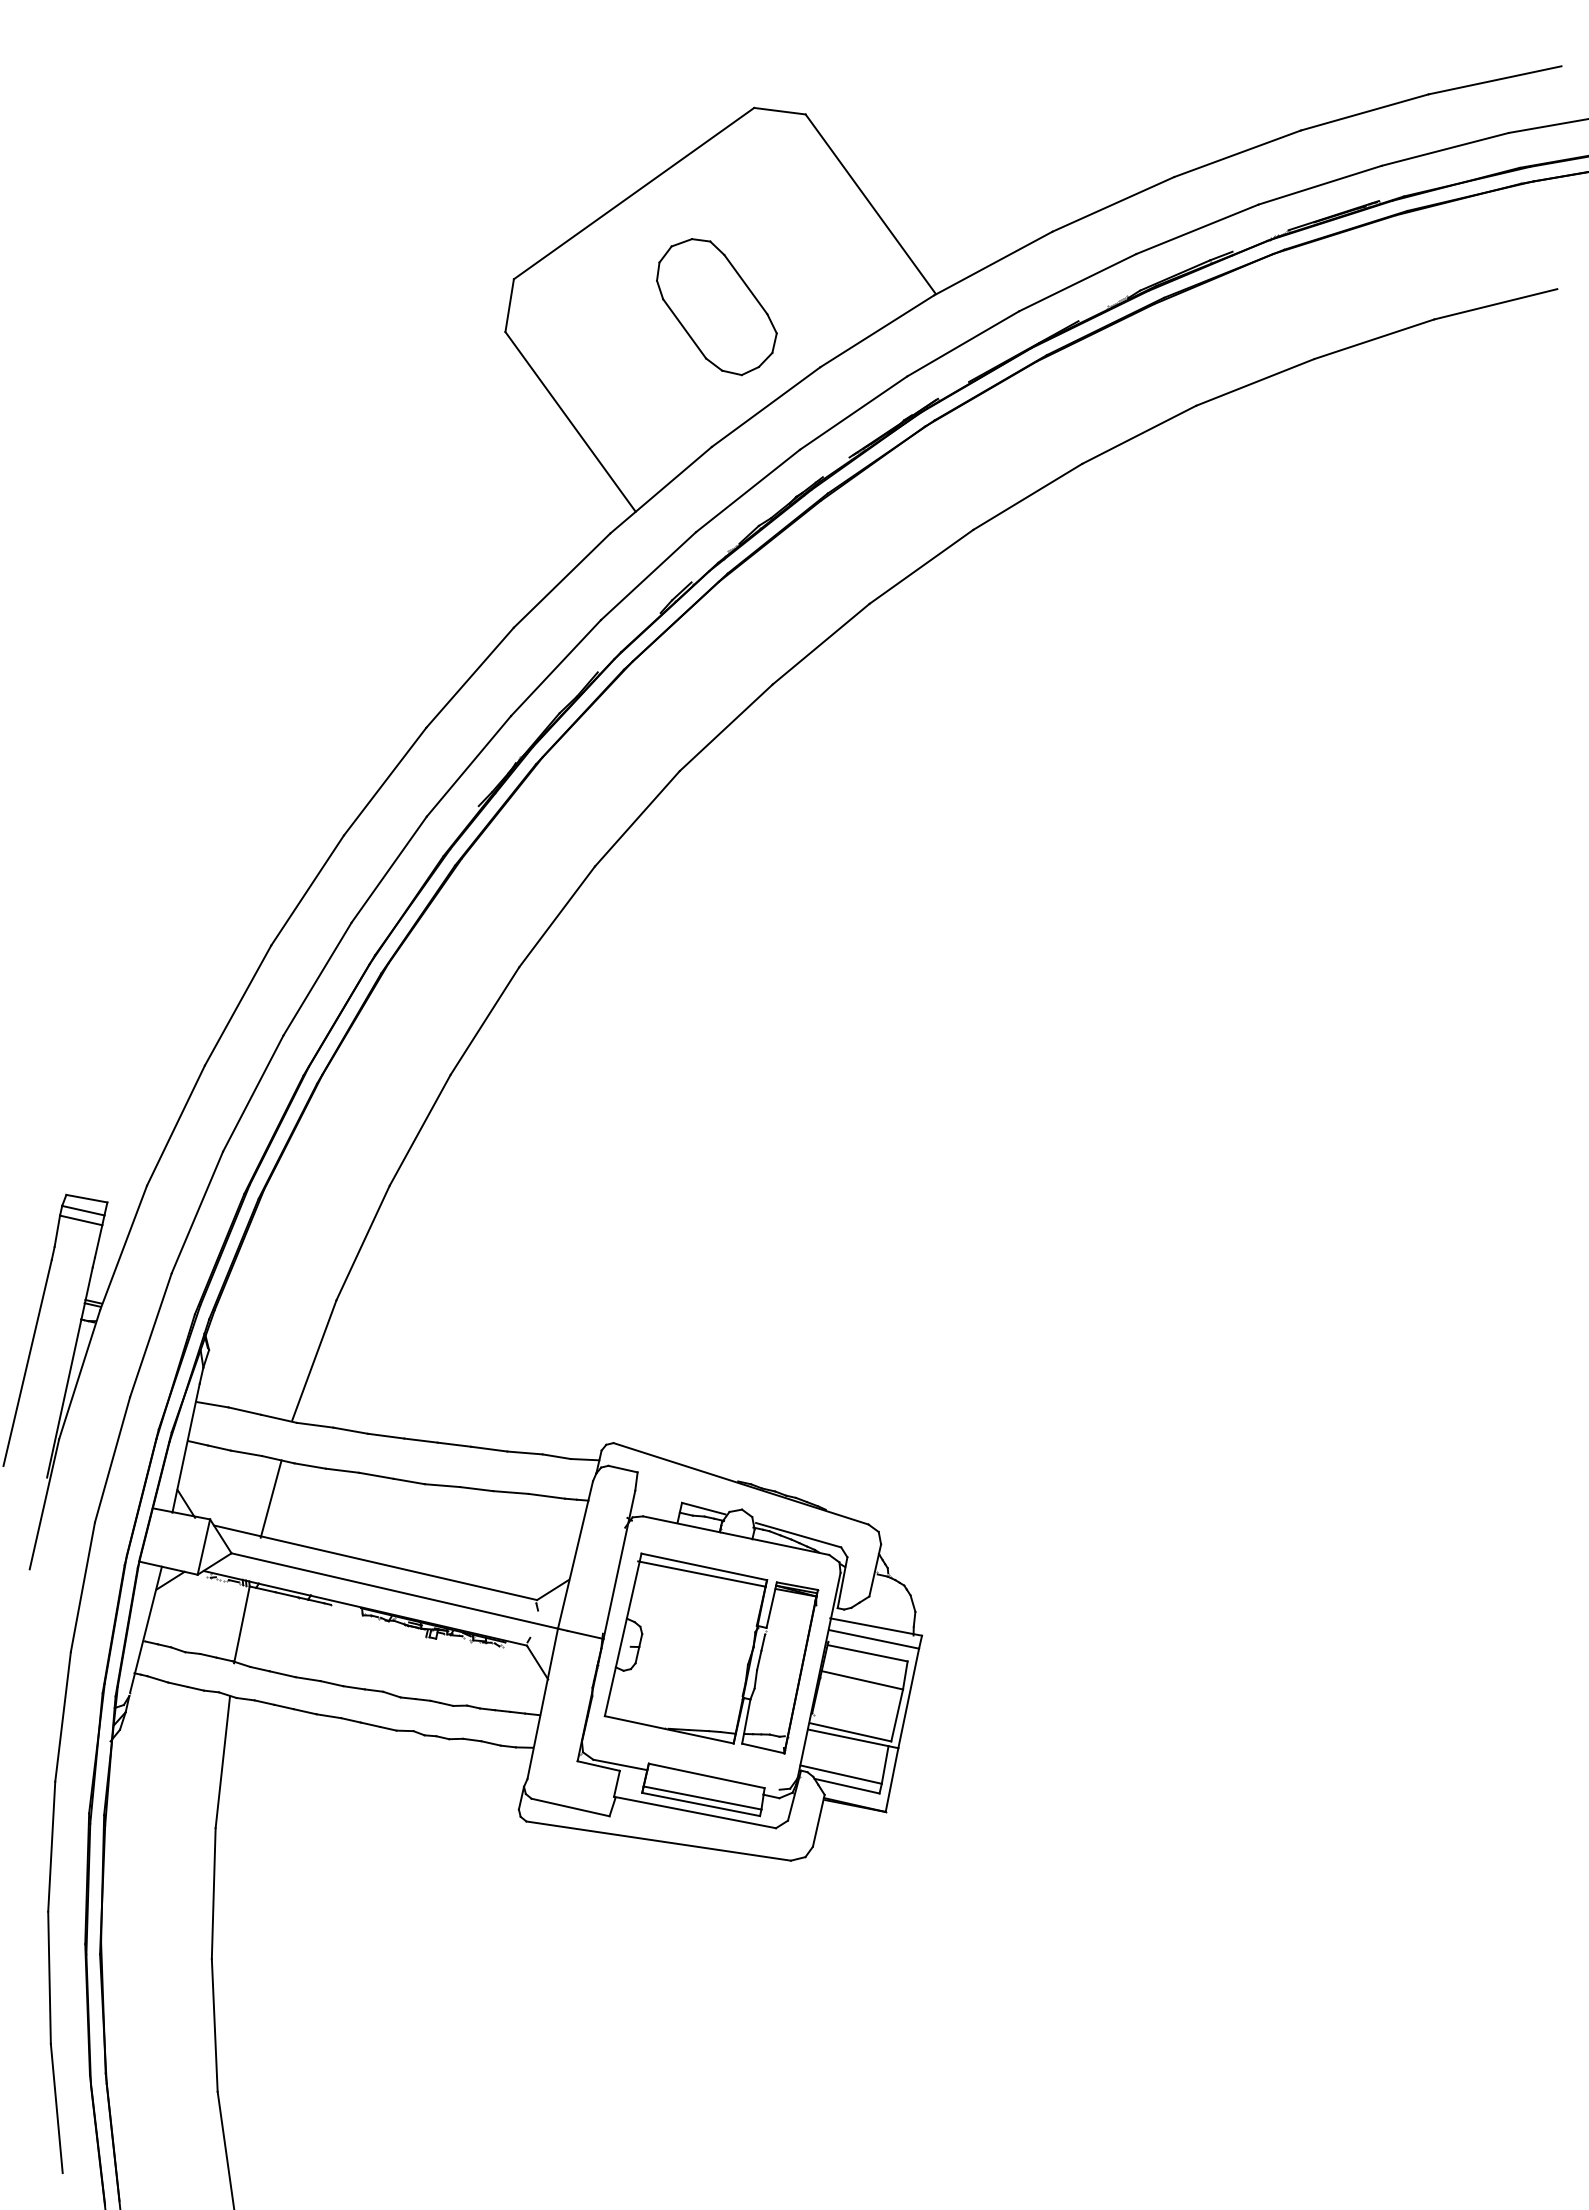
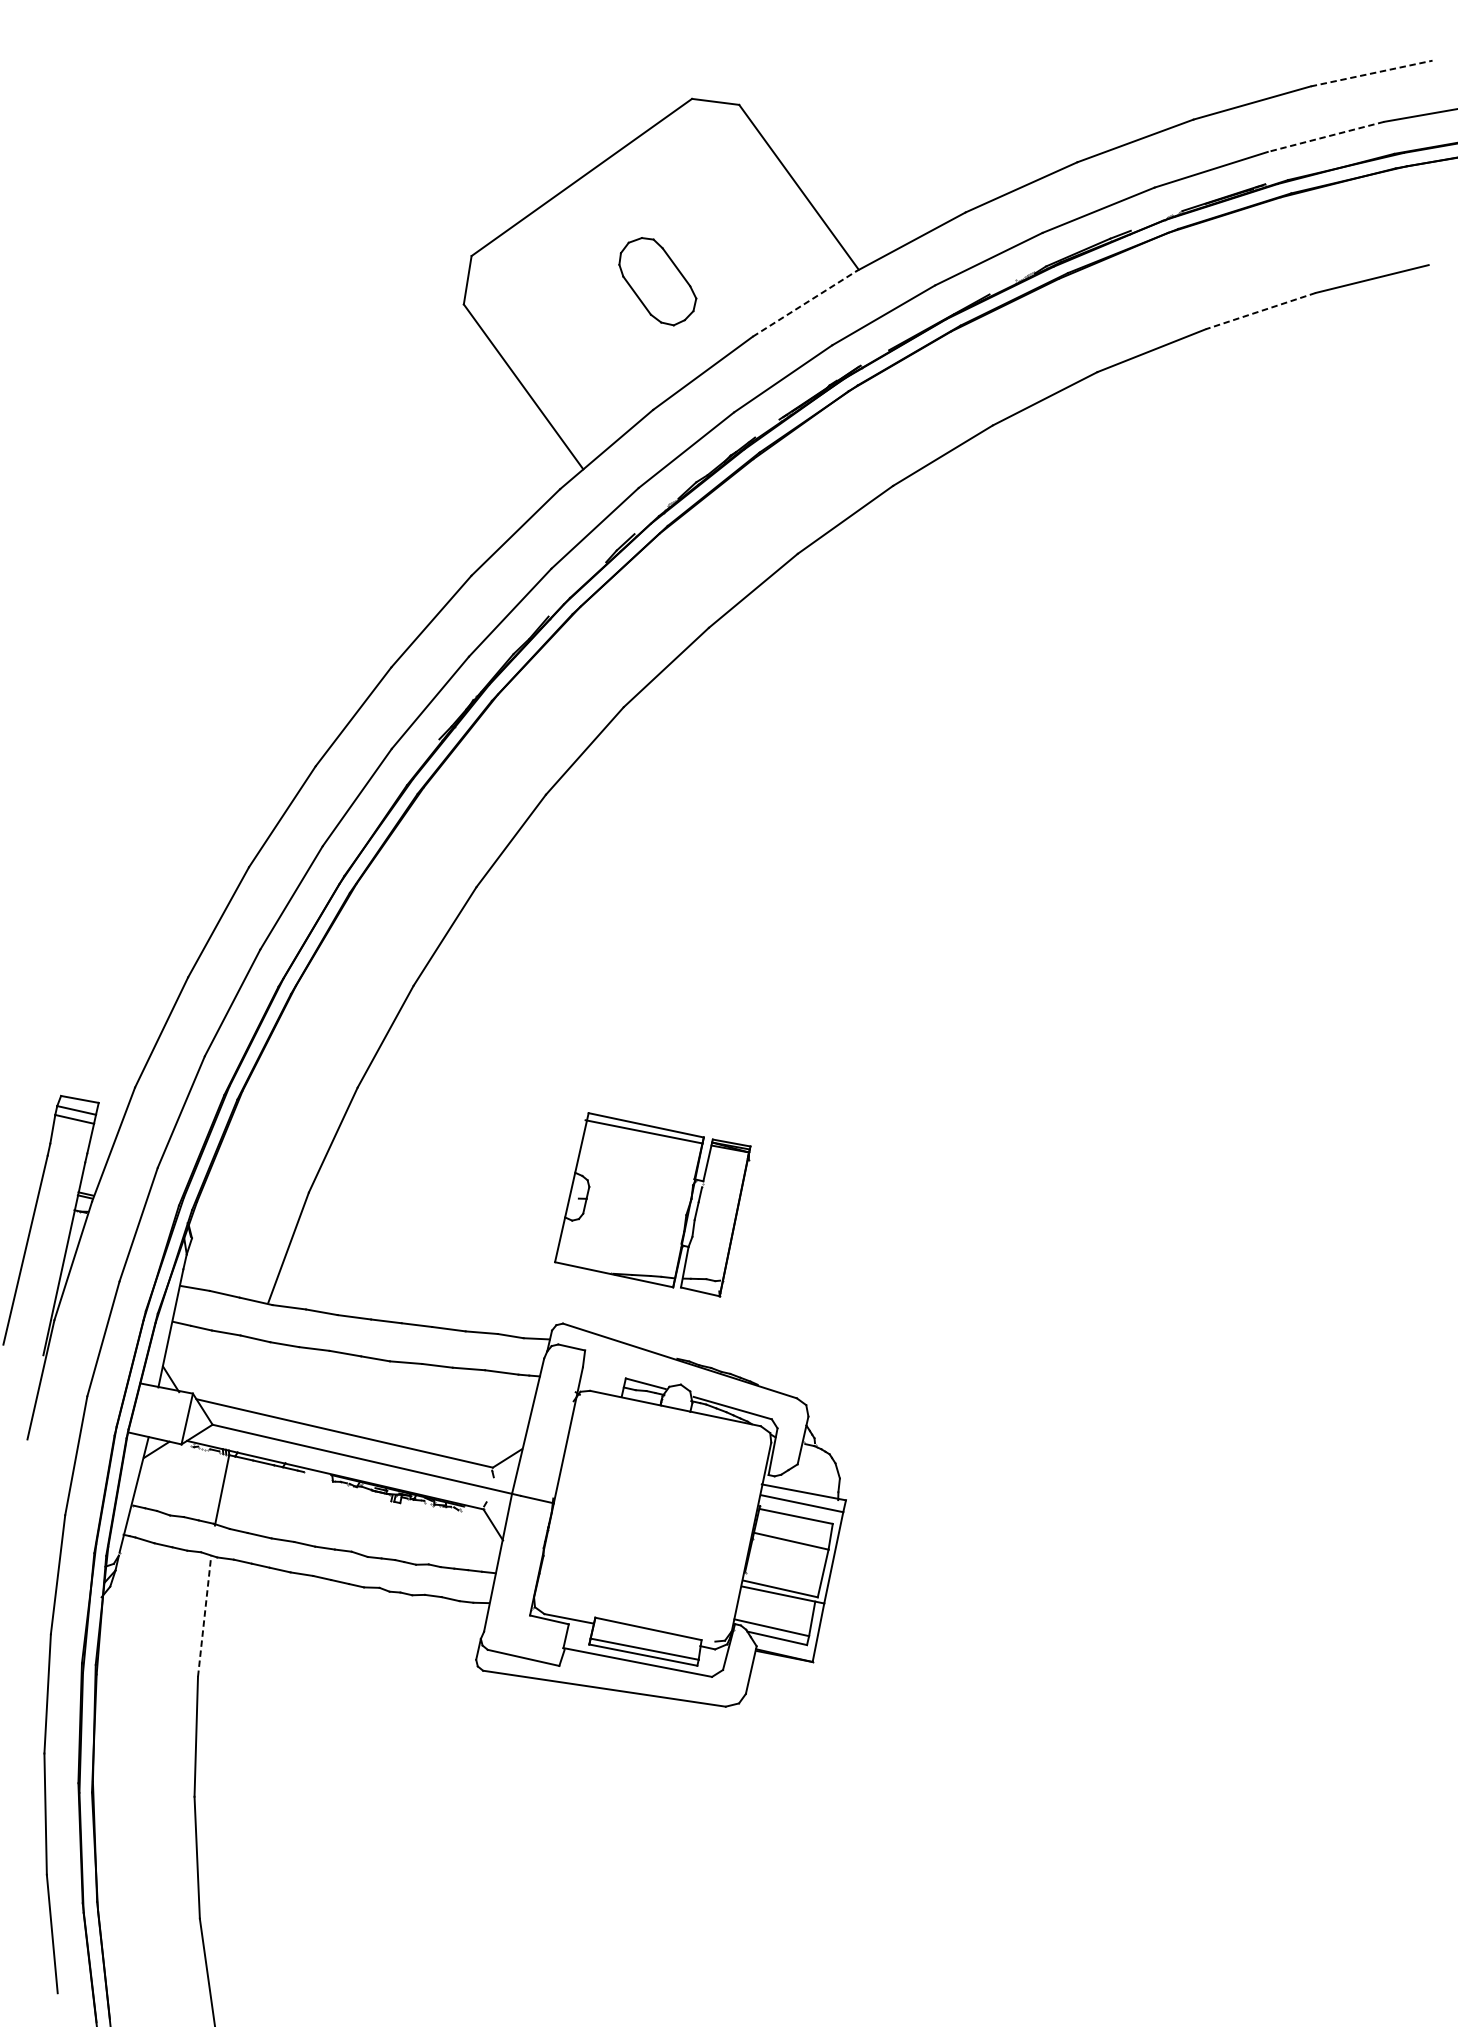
line: (1495, 80) -> (1372, 73), solid -> dashed
line: (1445, 149) -> (1326, 137), solid -> dashed
part: (716, 307) -> (657, 281), size x0.7
line: (877, 331) -> (805, 303), solid -> dashed
line: (1373, 339) -> (1260, 311), solid -> dashed
line: (270, 1498) -> (248, 1374), removed
part: (711, 1653) -> (652, 1204), moved
line: (222, 1761) -> (204, 1615), solid -> dashed

